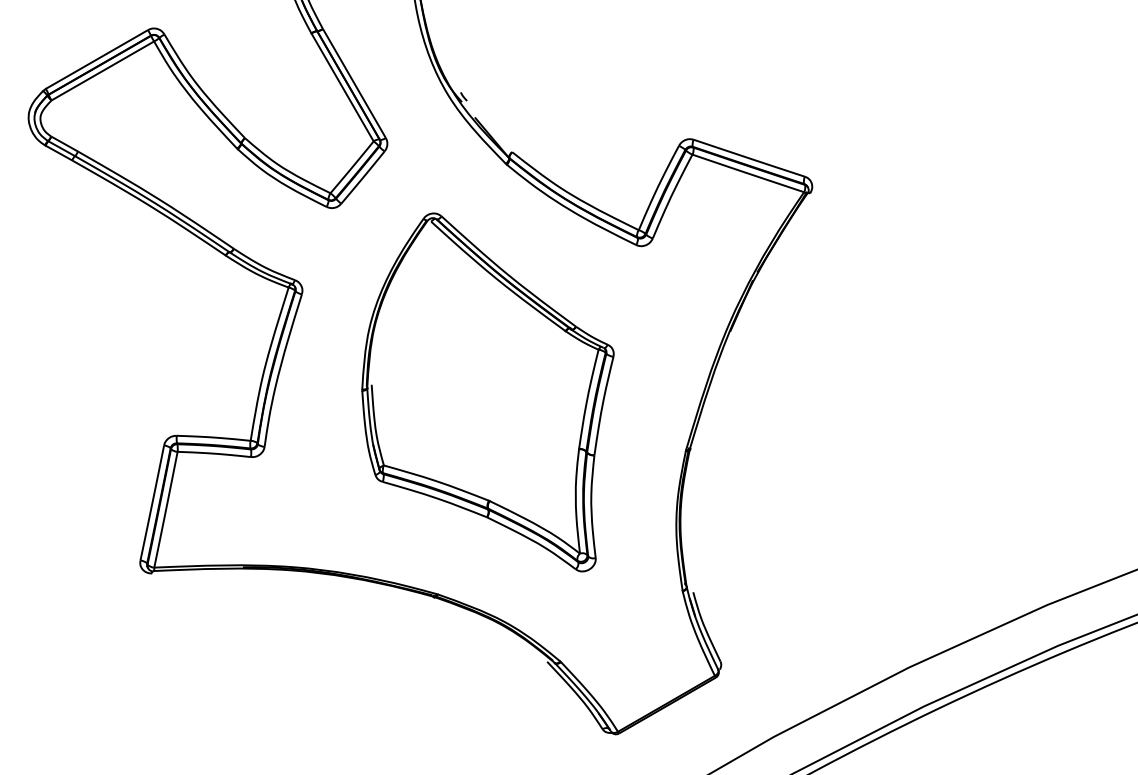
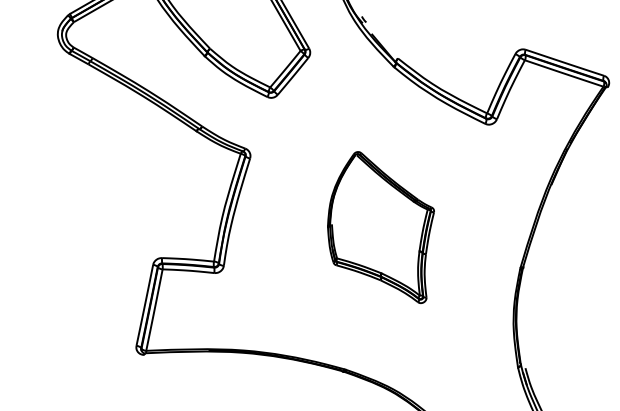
part: (487, 392) -> (380, 227), size x0.6

